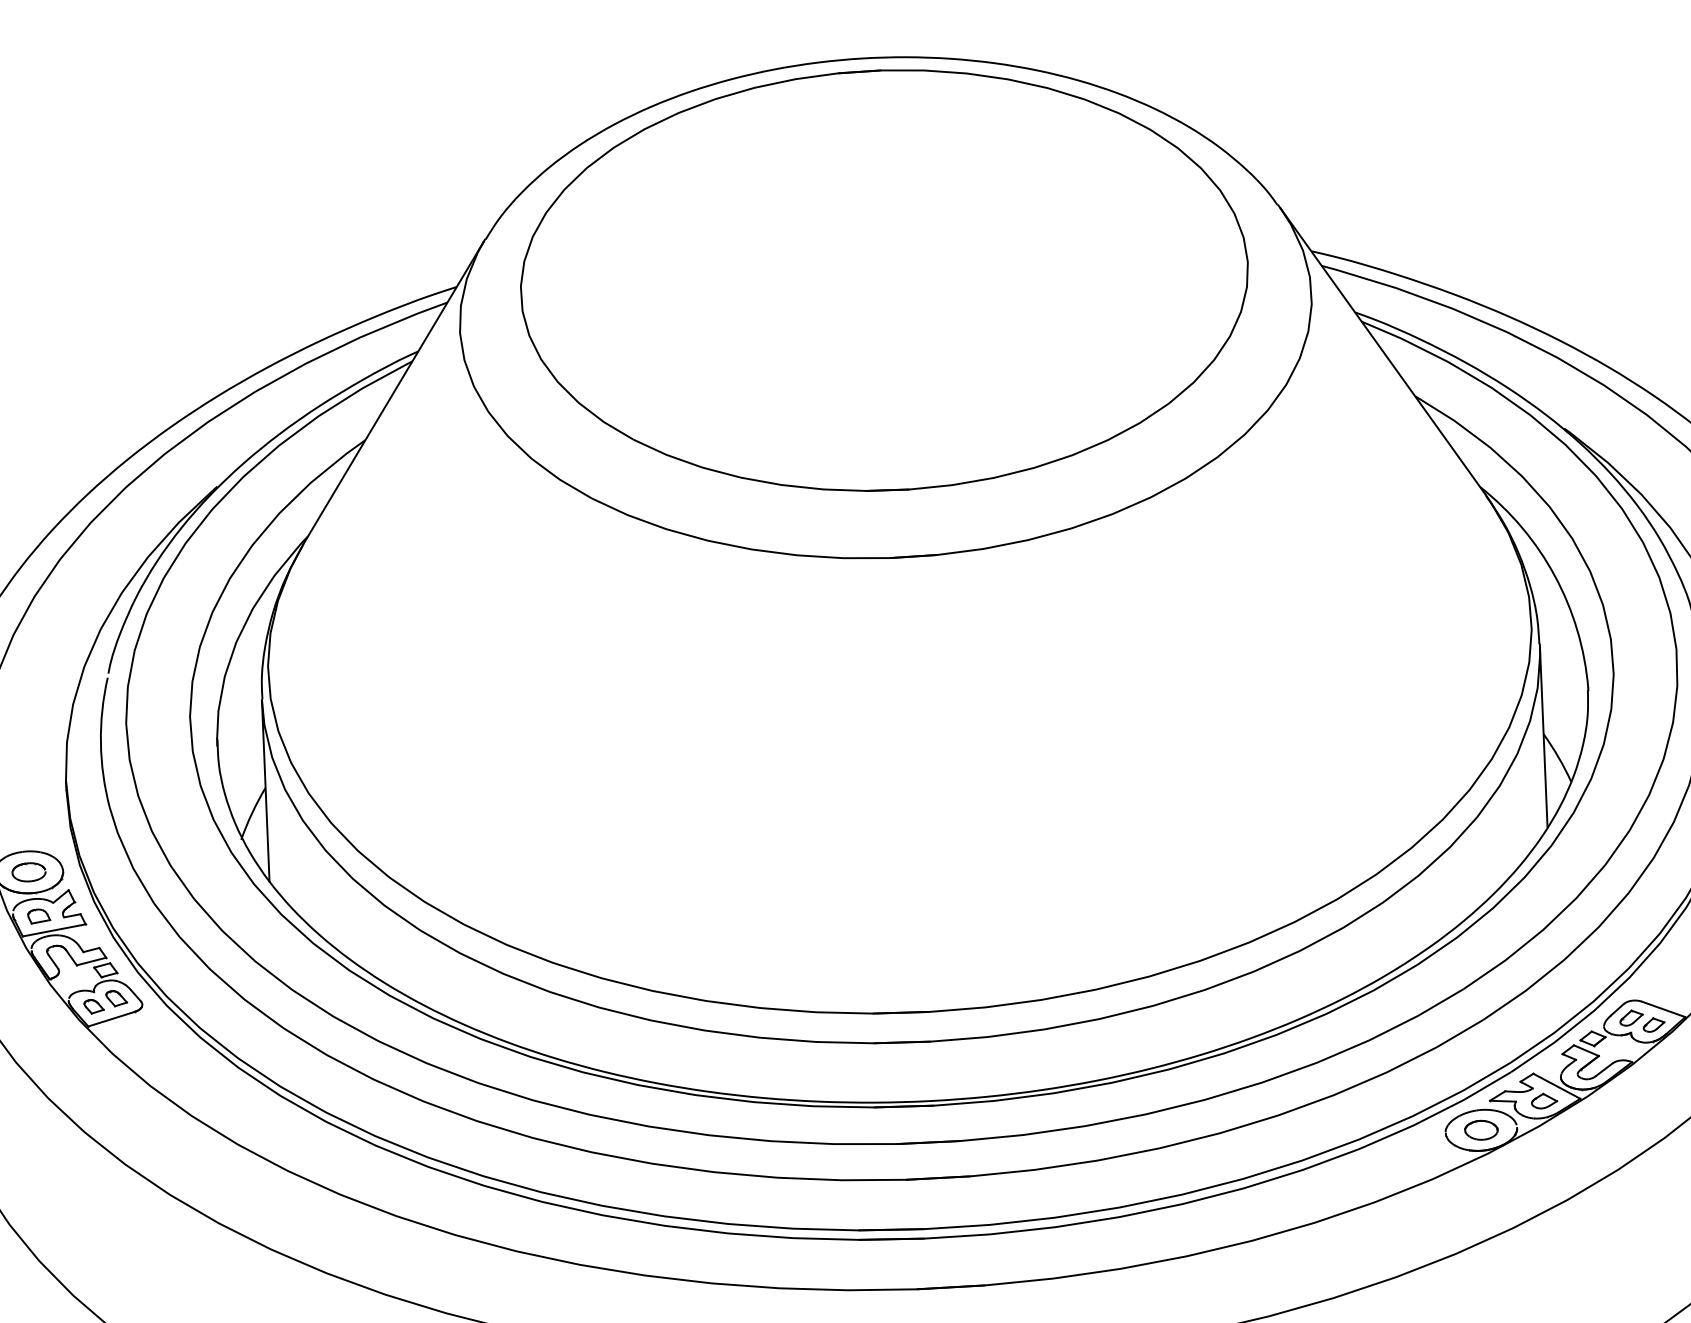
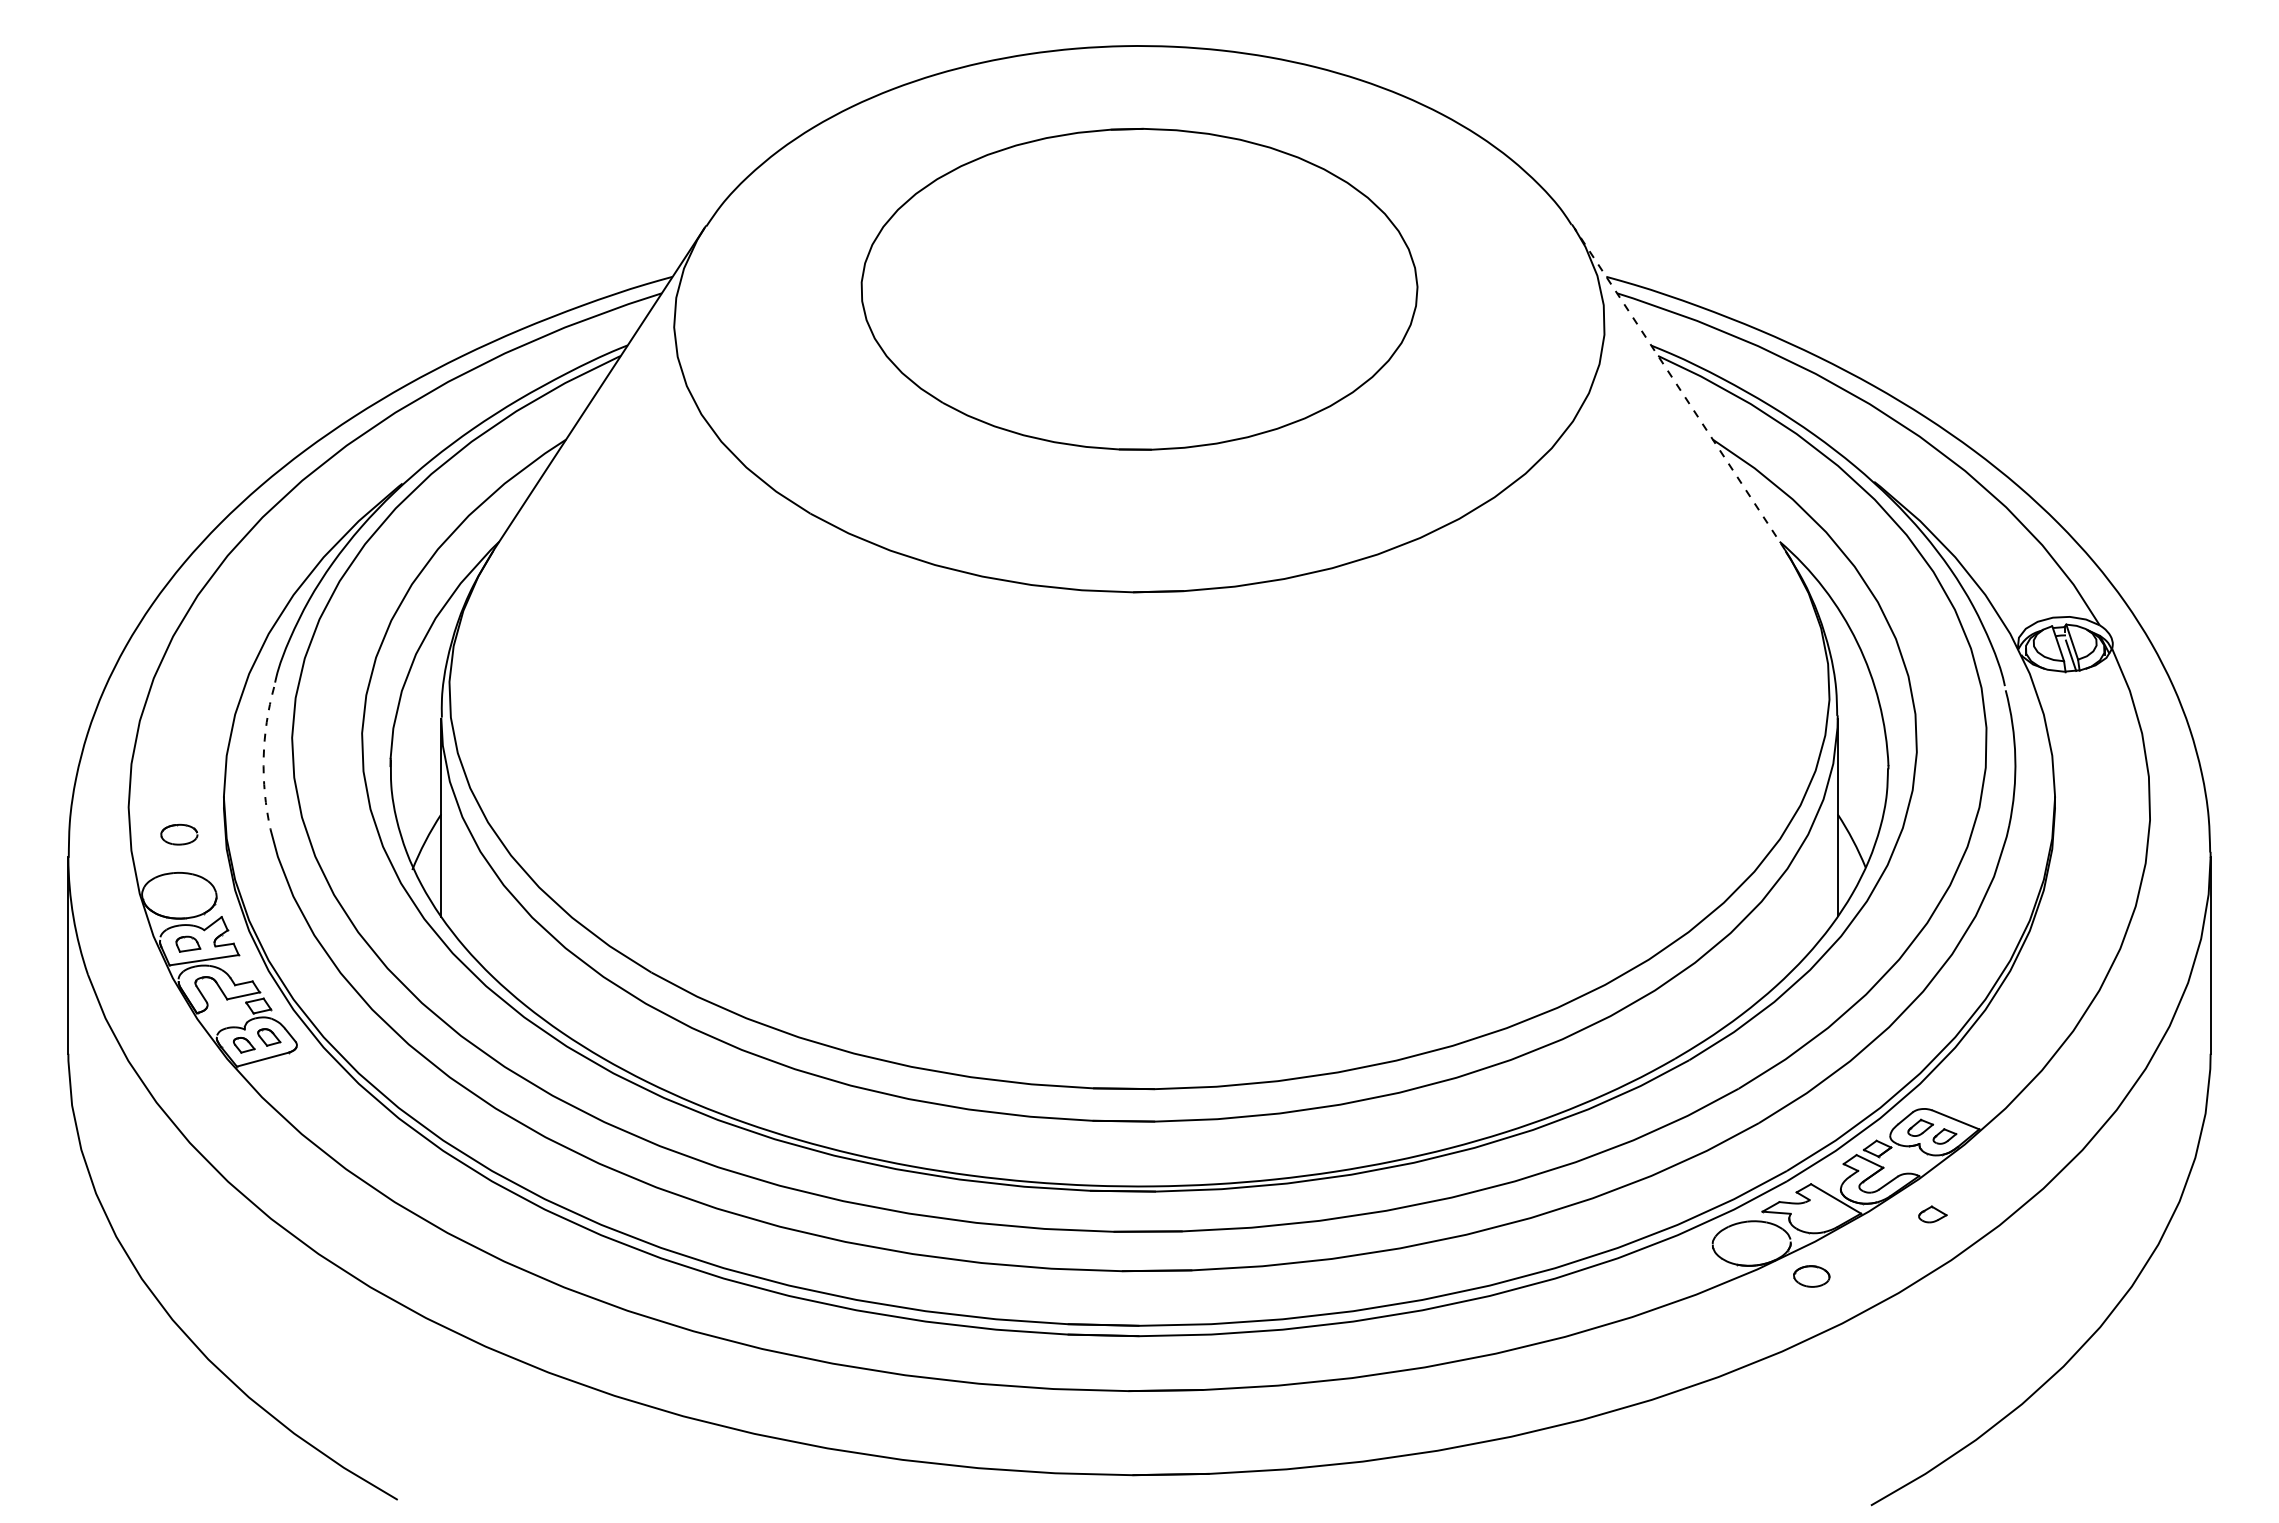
part: (884, 280) -> (1139, 289), size x0.7
line: (1382, 351) -> (1679, 389), solid -> dashed
arc: (100, 742) -> (263, 757), solid -> dashed
part: (29, 872) -> (179, 834), moved
part: (1544, 1101) -> (1932, 1214), moved
part: (1481, 1130) -> (1811, 1276), moved

